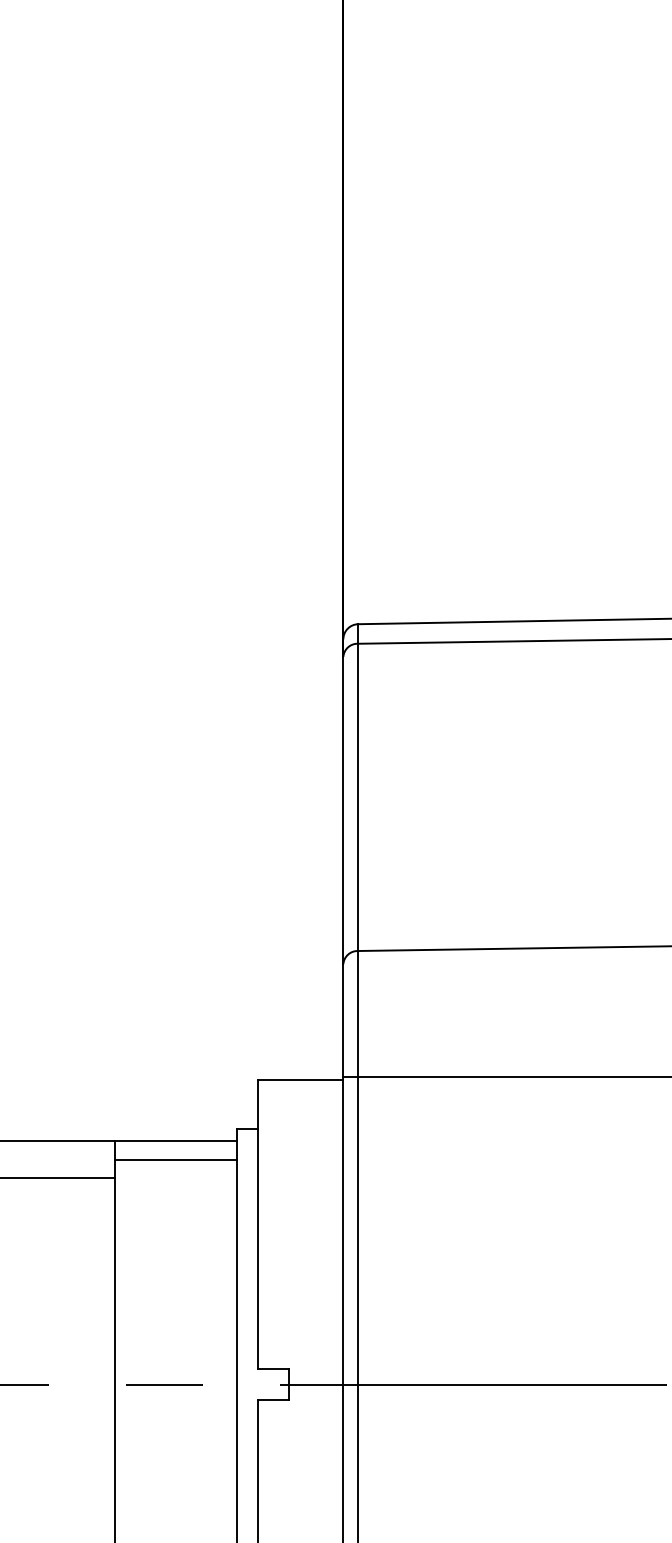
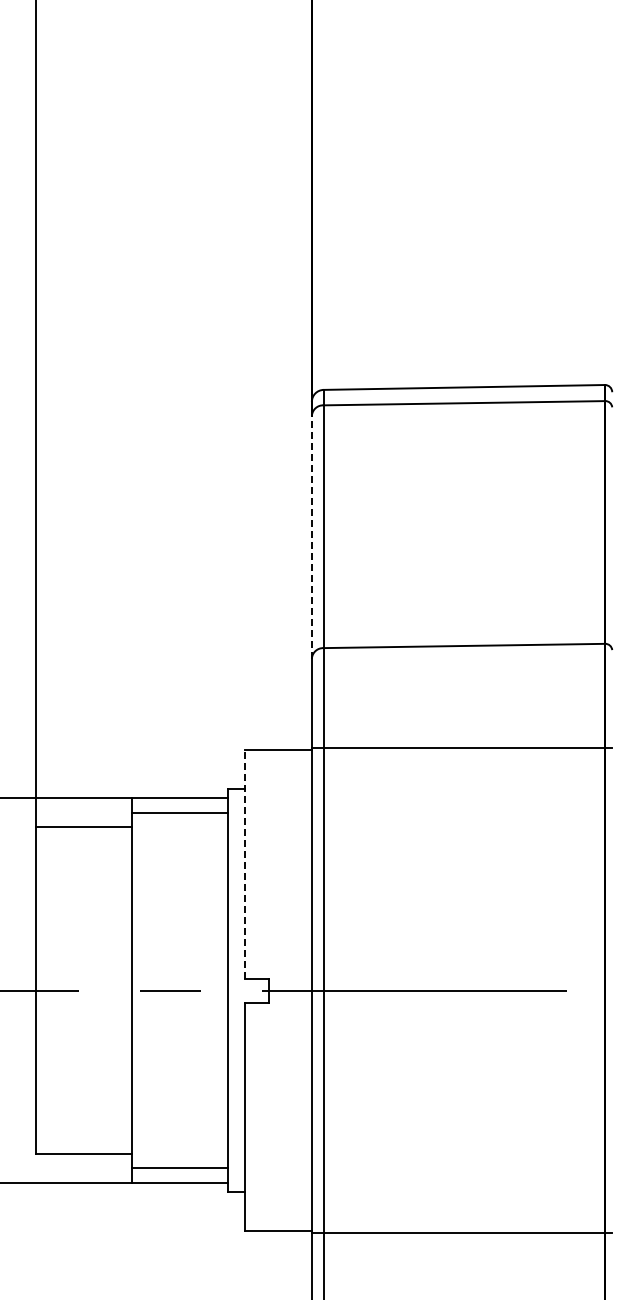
line: (342, 809) -> (311, 536), solid -> dashed
line: (258, 1224) -> (244, 864), solid -> dashed

